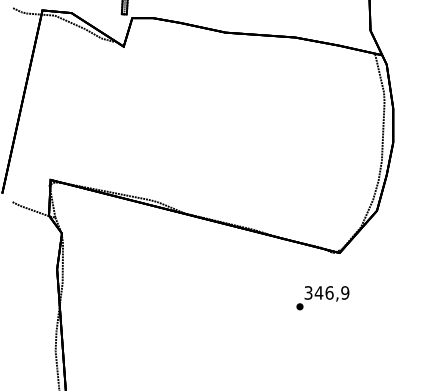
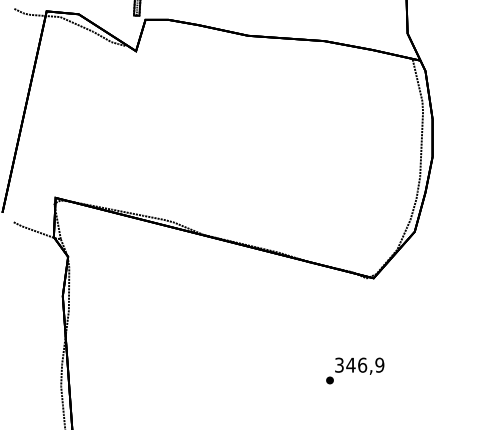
text: (323, 297) -> (355, 370), moved

